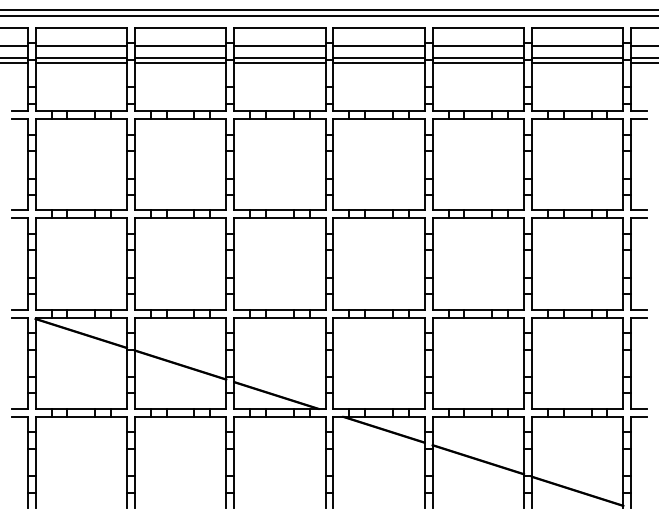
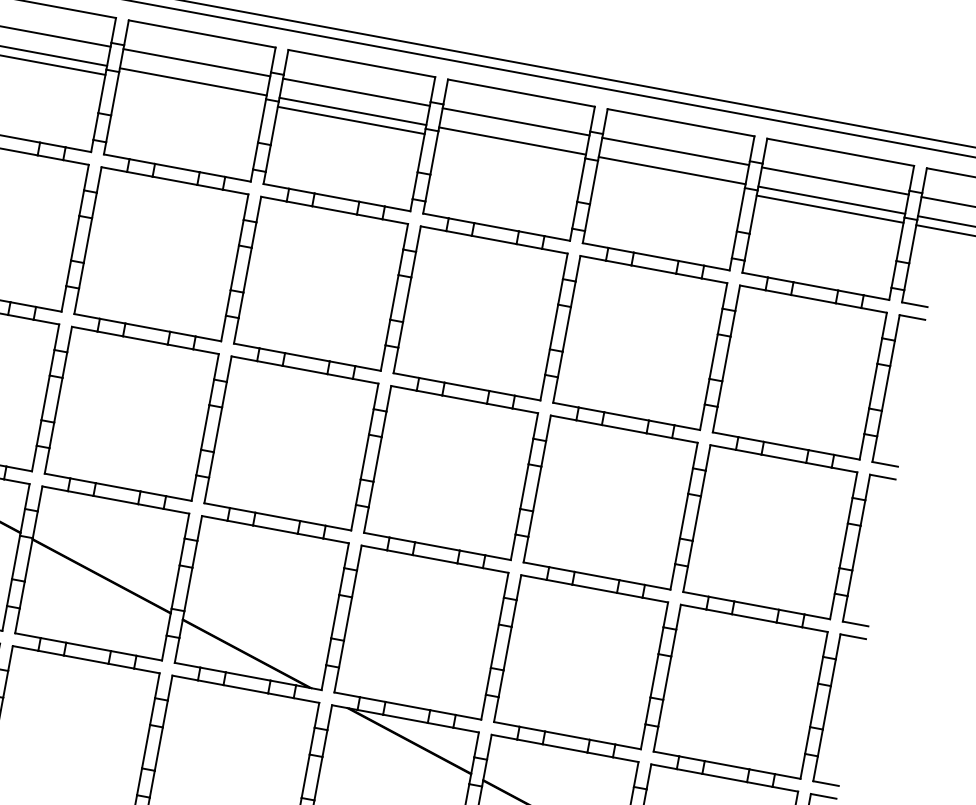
line: (180, 63) -> (191, 91), removed
line: (378, 63) -> (509, 150), removed
line: (478, 63) -> (670, 180), removed

